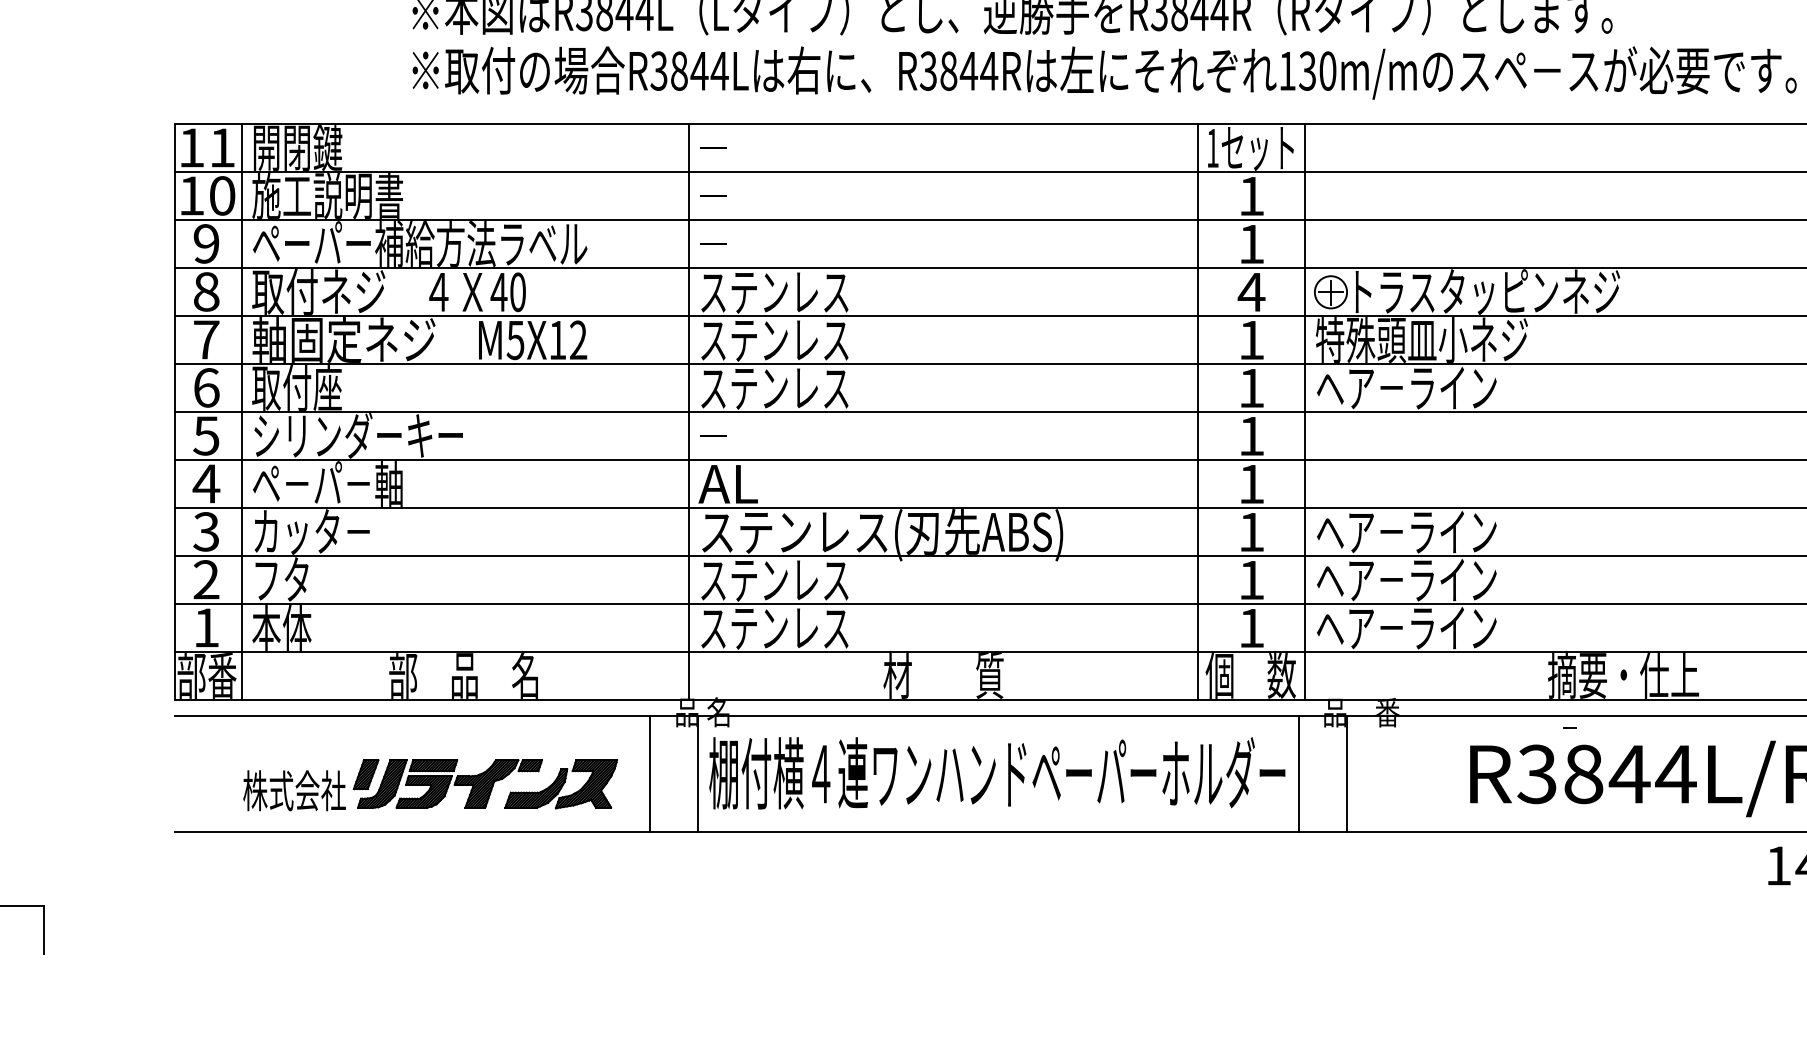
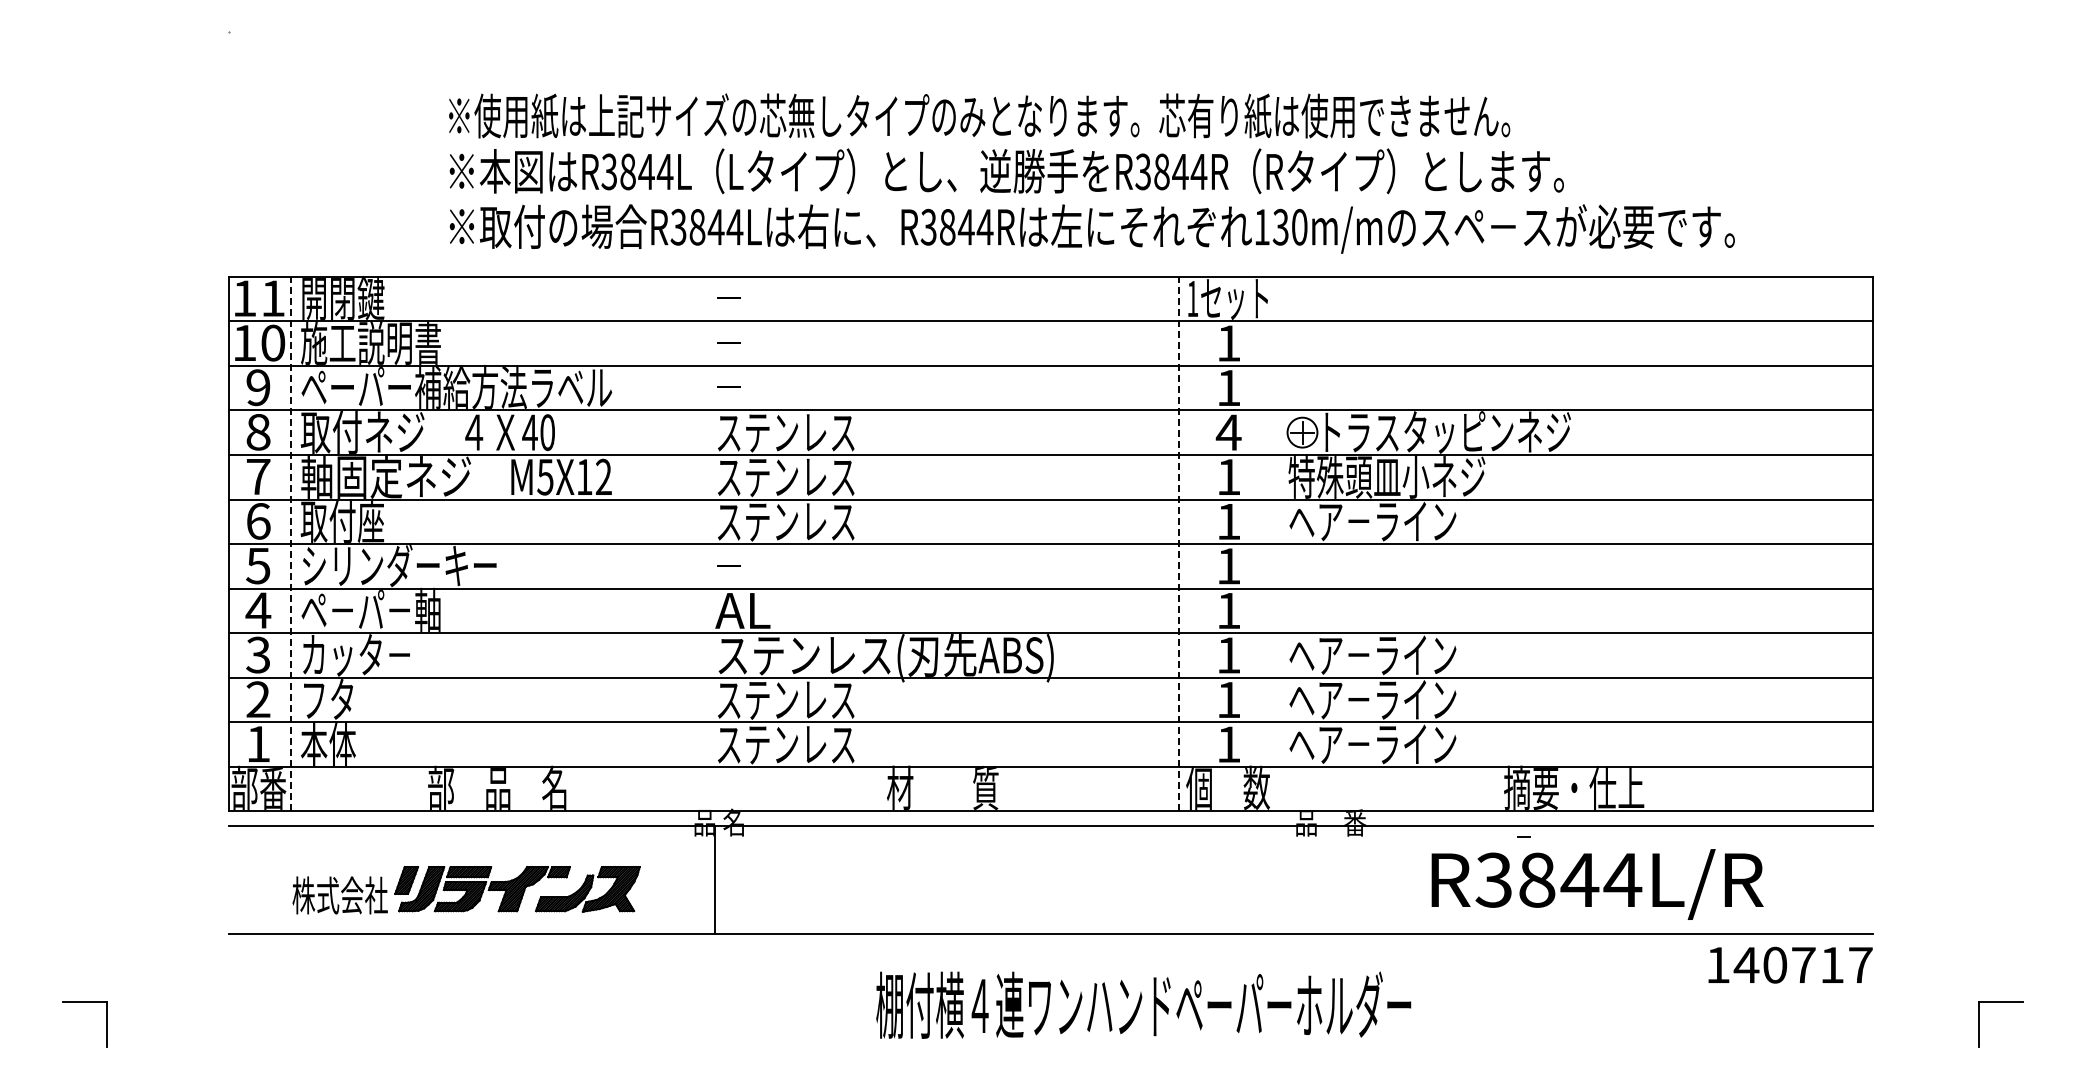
line: (241, 411) -> (290, 543), solid -> dashed
line: (688, 411) -> (705, 543), removed
line: (1198, 411) -> (1179, 543), solid -> dashed
line: (1305, 411) -> (1278, 543), removed
text: (997, 772) -> (1143, 1004), moved
line: (650, 774) -> (670, 880), removed
line: (1298, 774) -> (1272, 880), removed
line: (1347, 774) -> (1317, 880), removed

